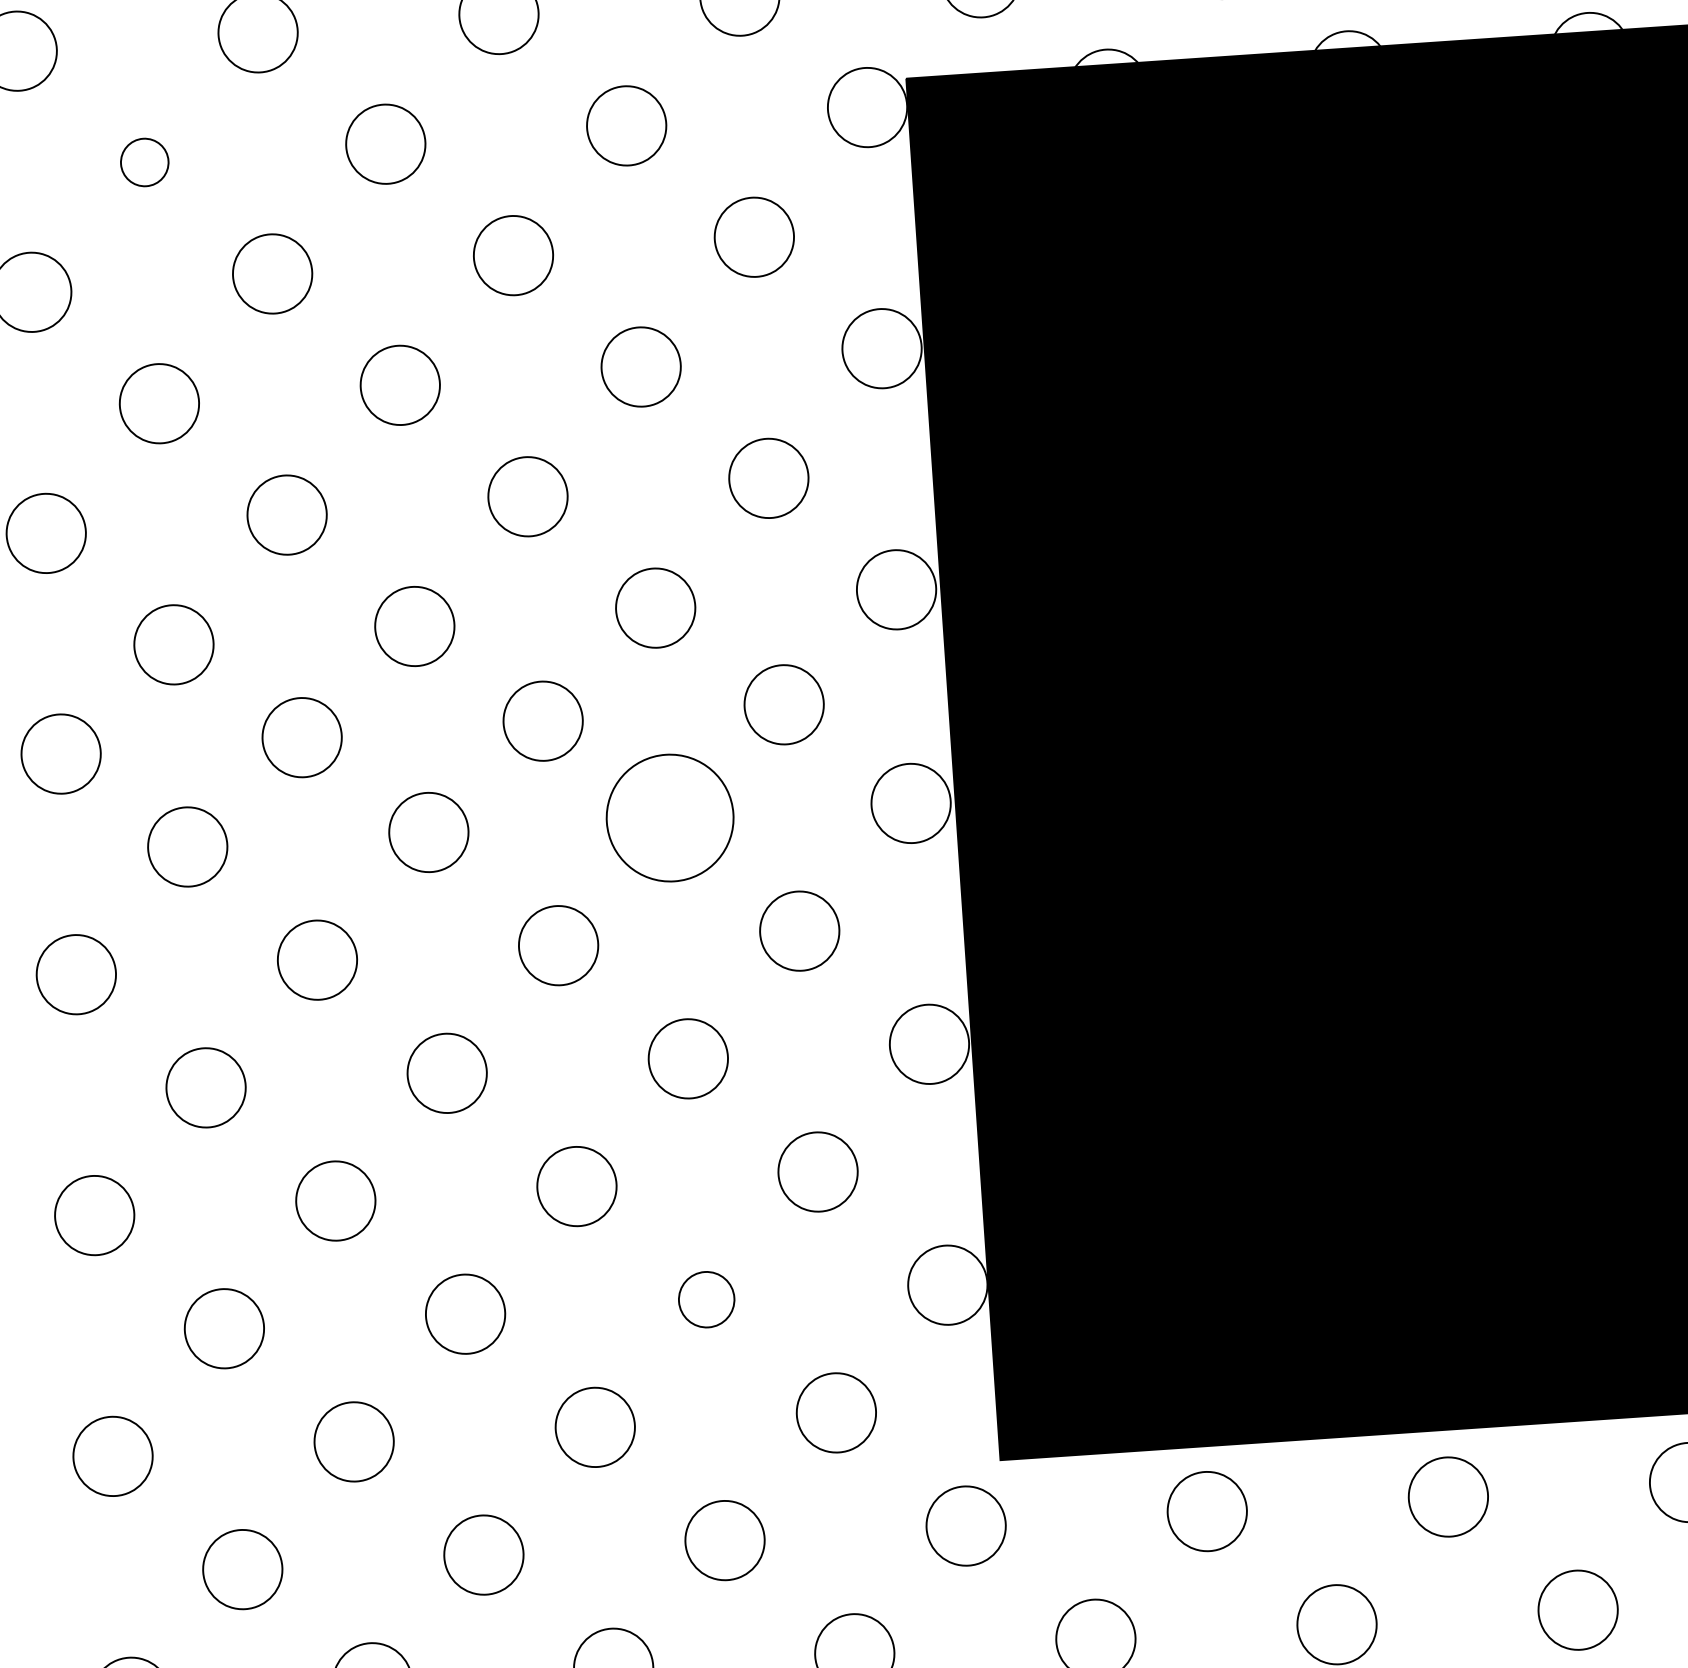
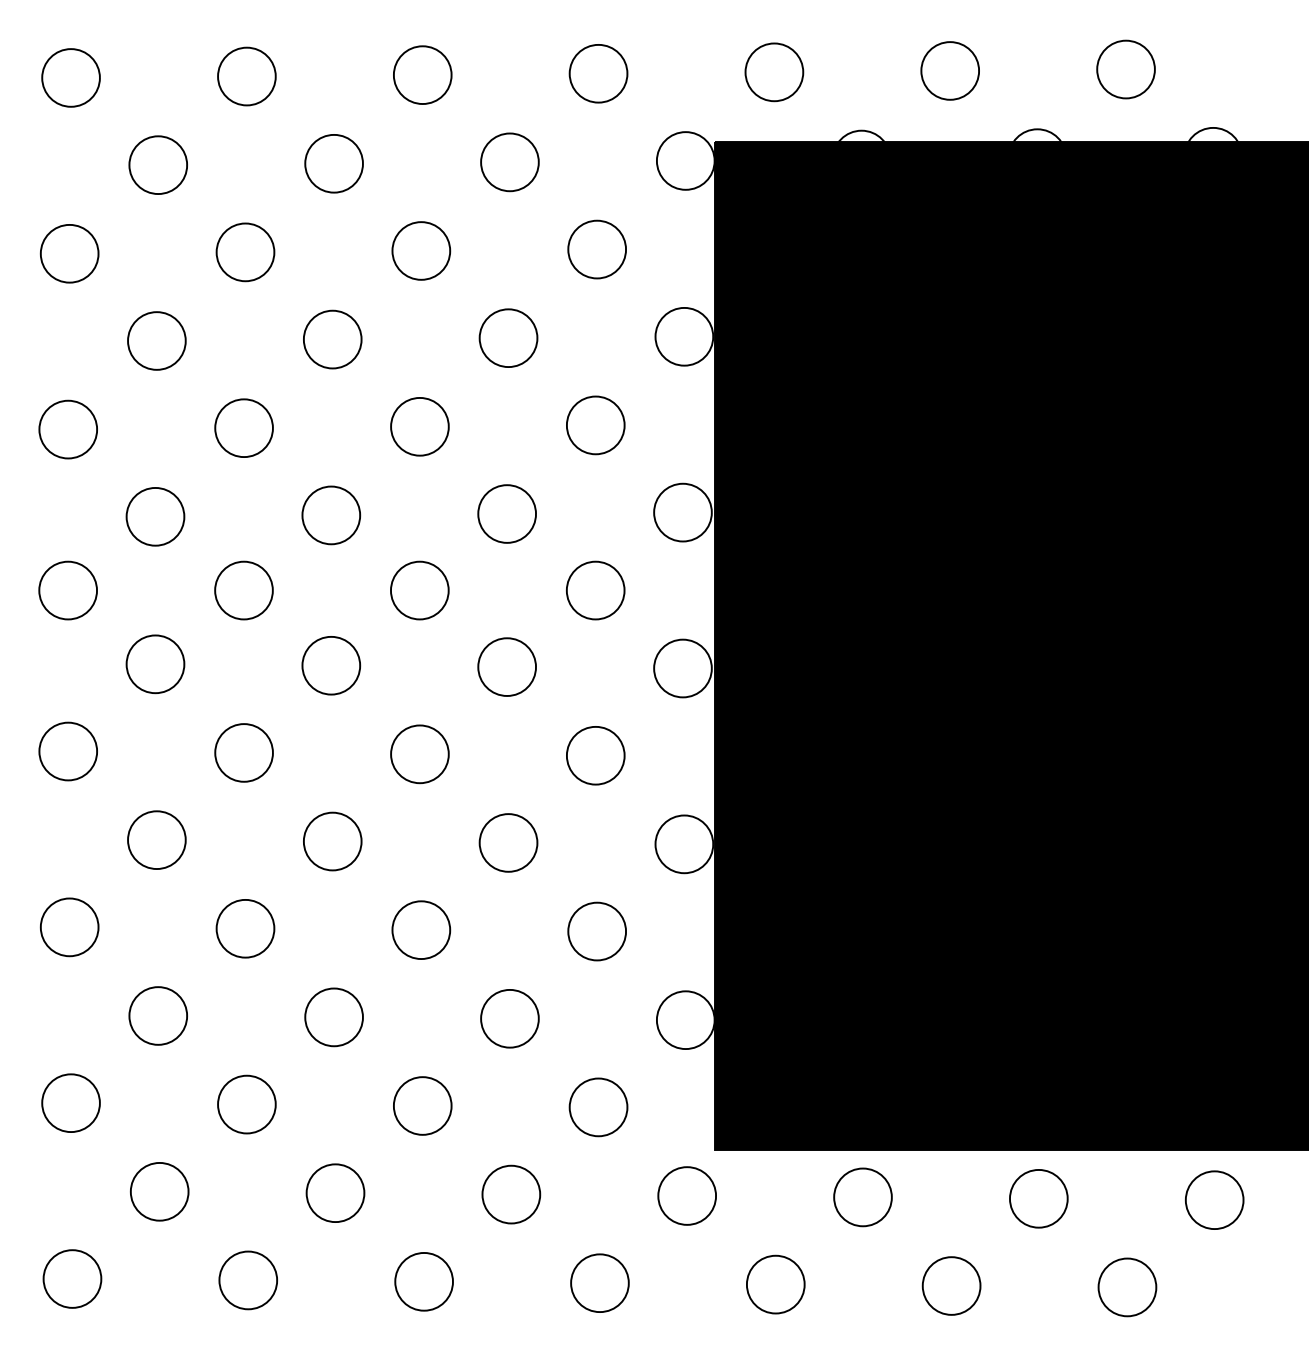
circle: (143, 161) -> (157, 164), size x1.67
circle: (669, 817) -> (506, 666), size x0.62
circle: (706, 1299) -> (509, 1018), size x1.43

